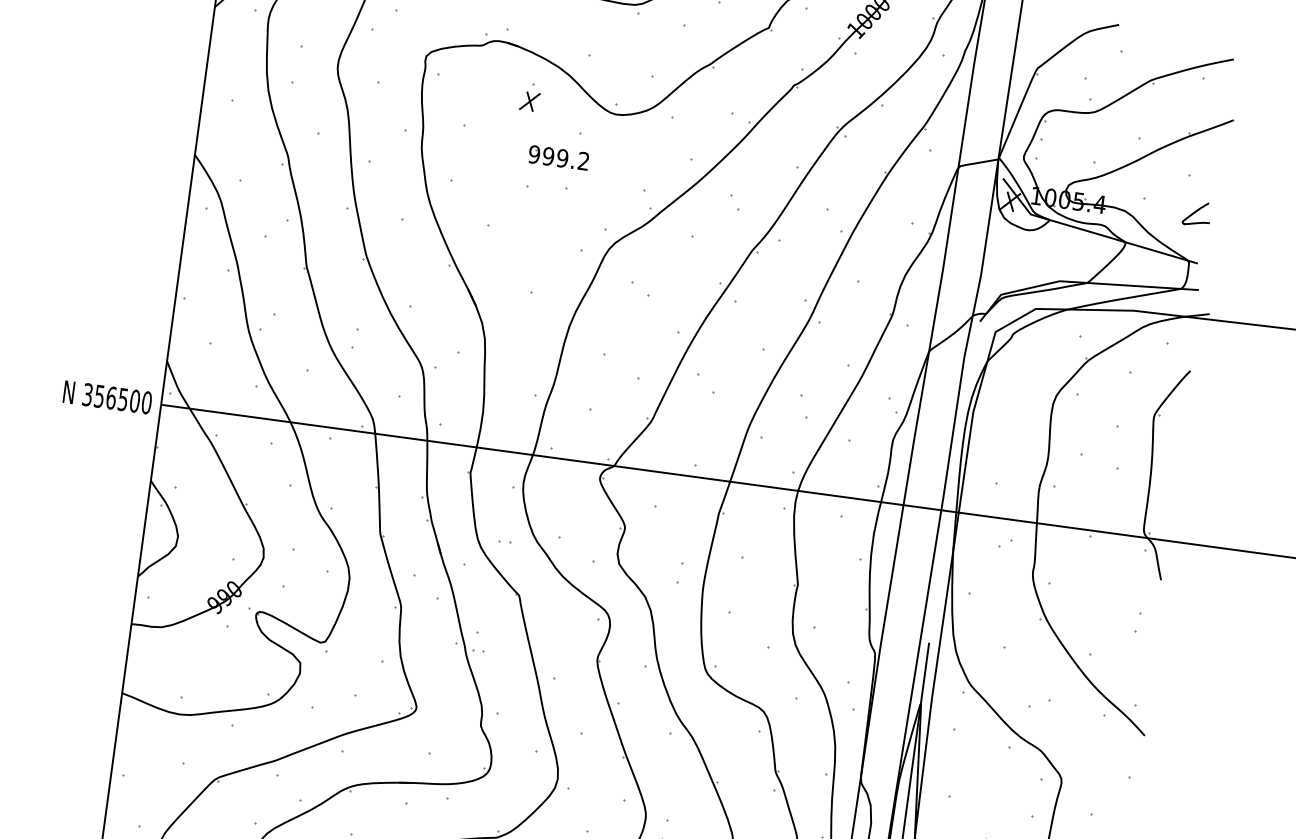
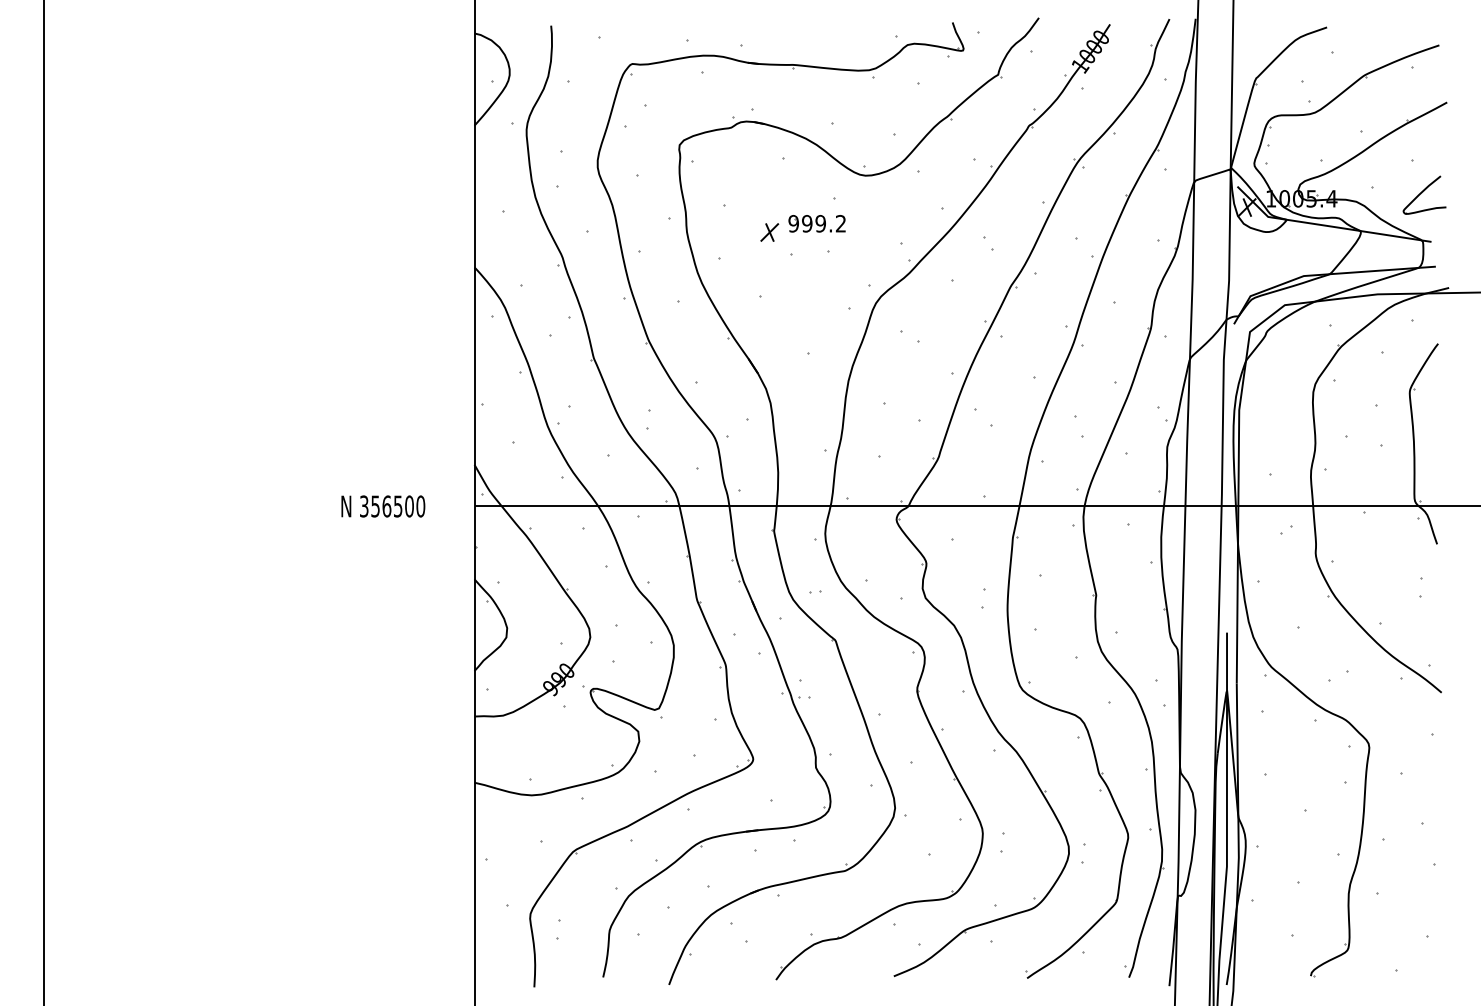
part: (529, 101) -> (769, 232), moved
part: (1197, 213) -> (1424, 194), size x1.67
text: (107, 397) -> (383, 506), moved

